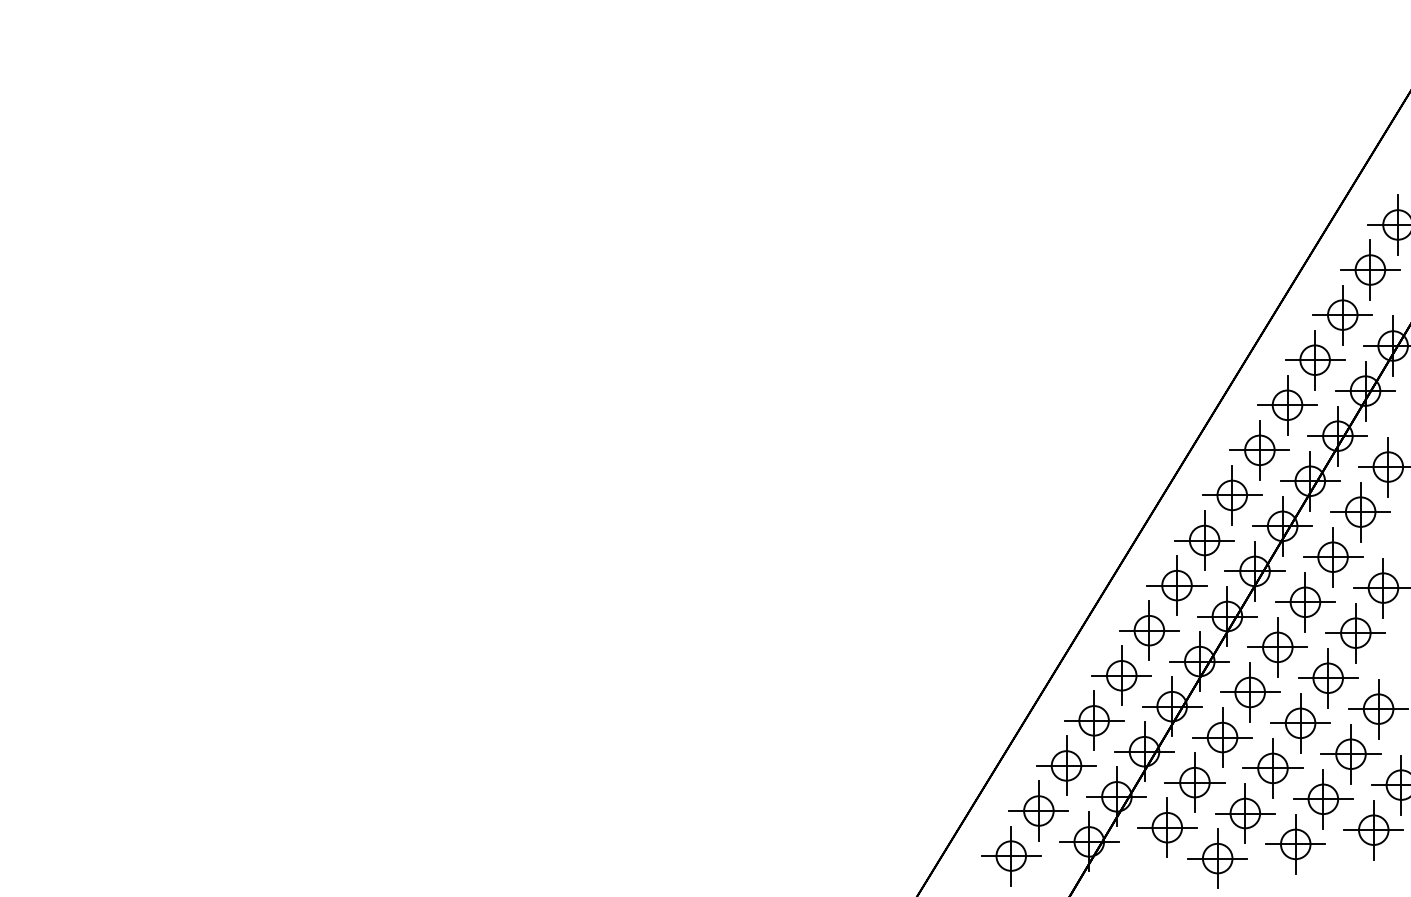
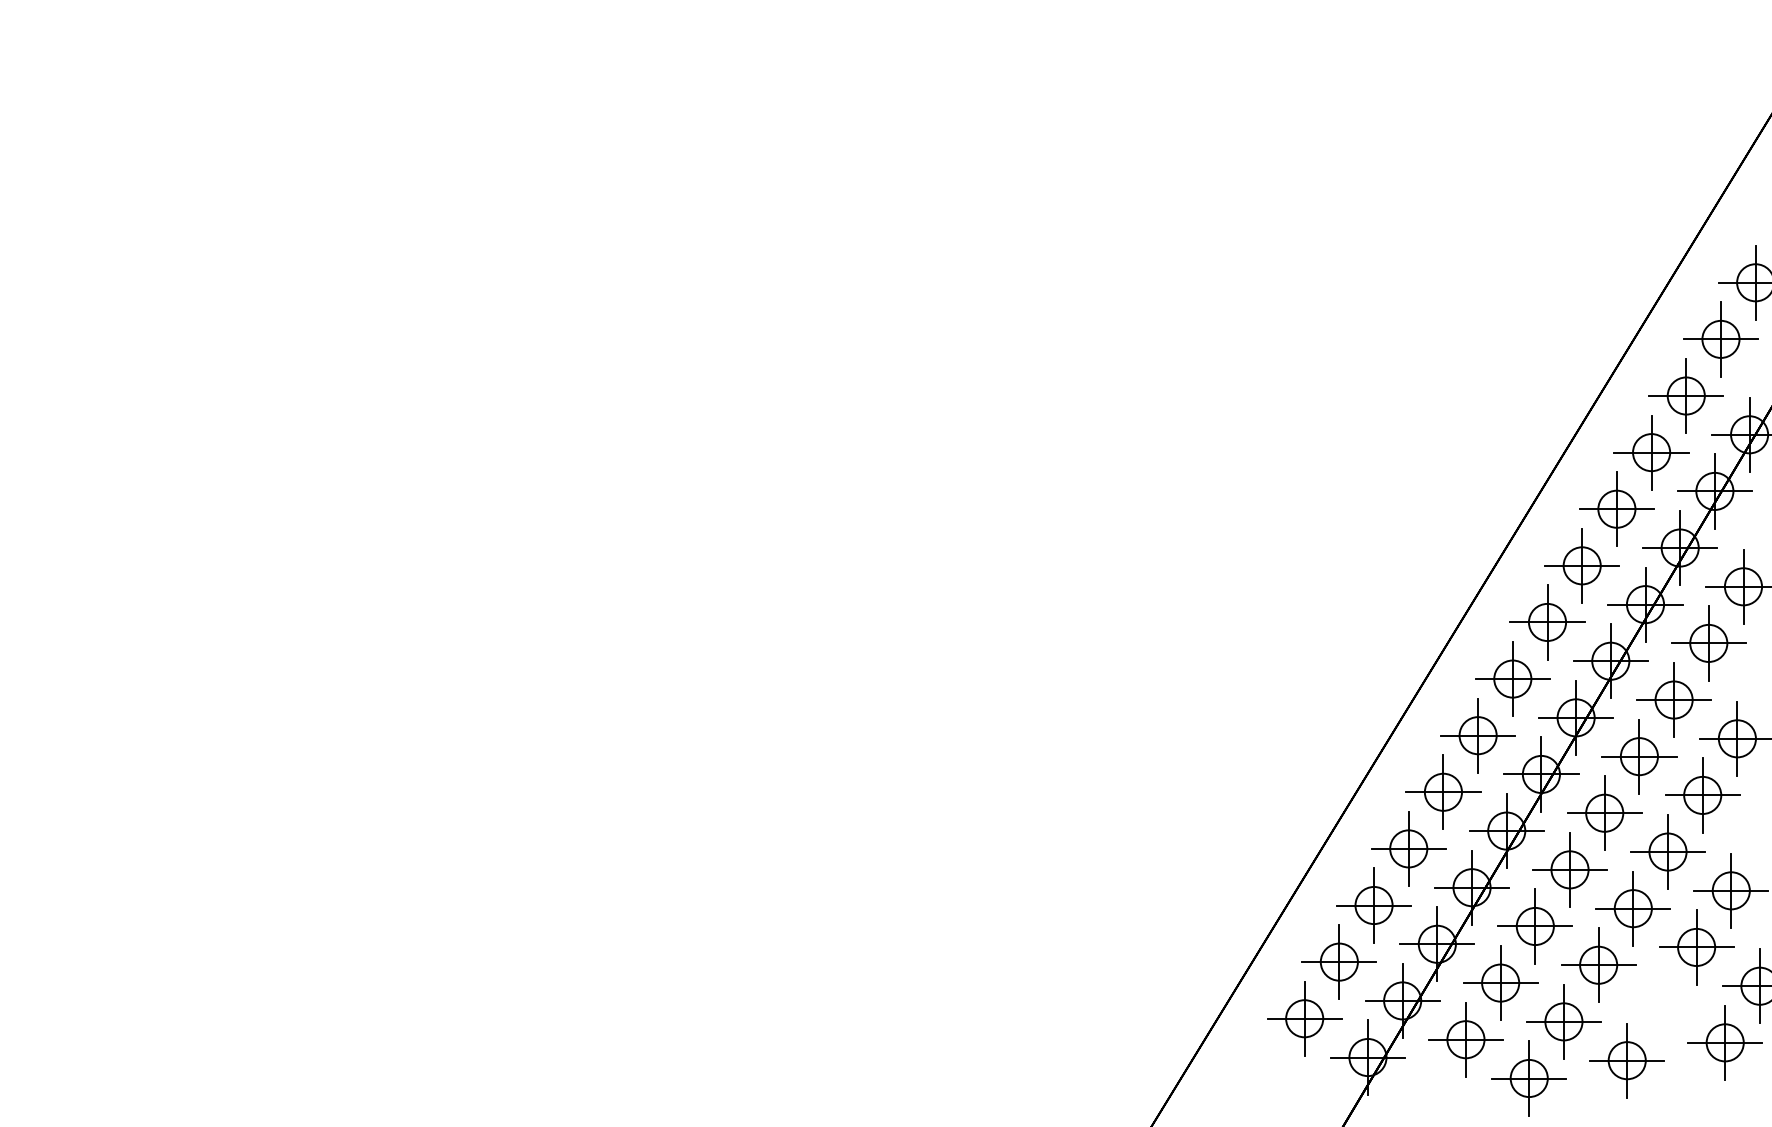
part: (1323, 798) -> (1661, 1003), removed
part: (1010, 855) -> (1269, 1074), removed

